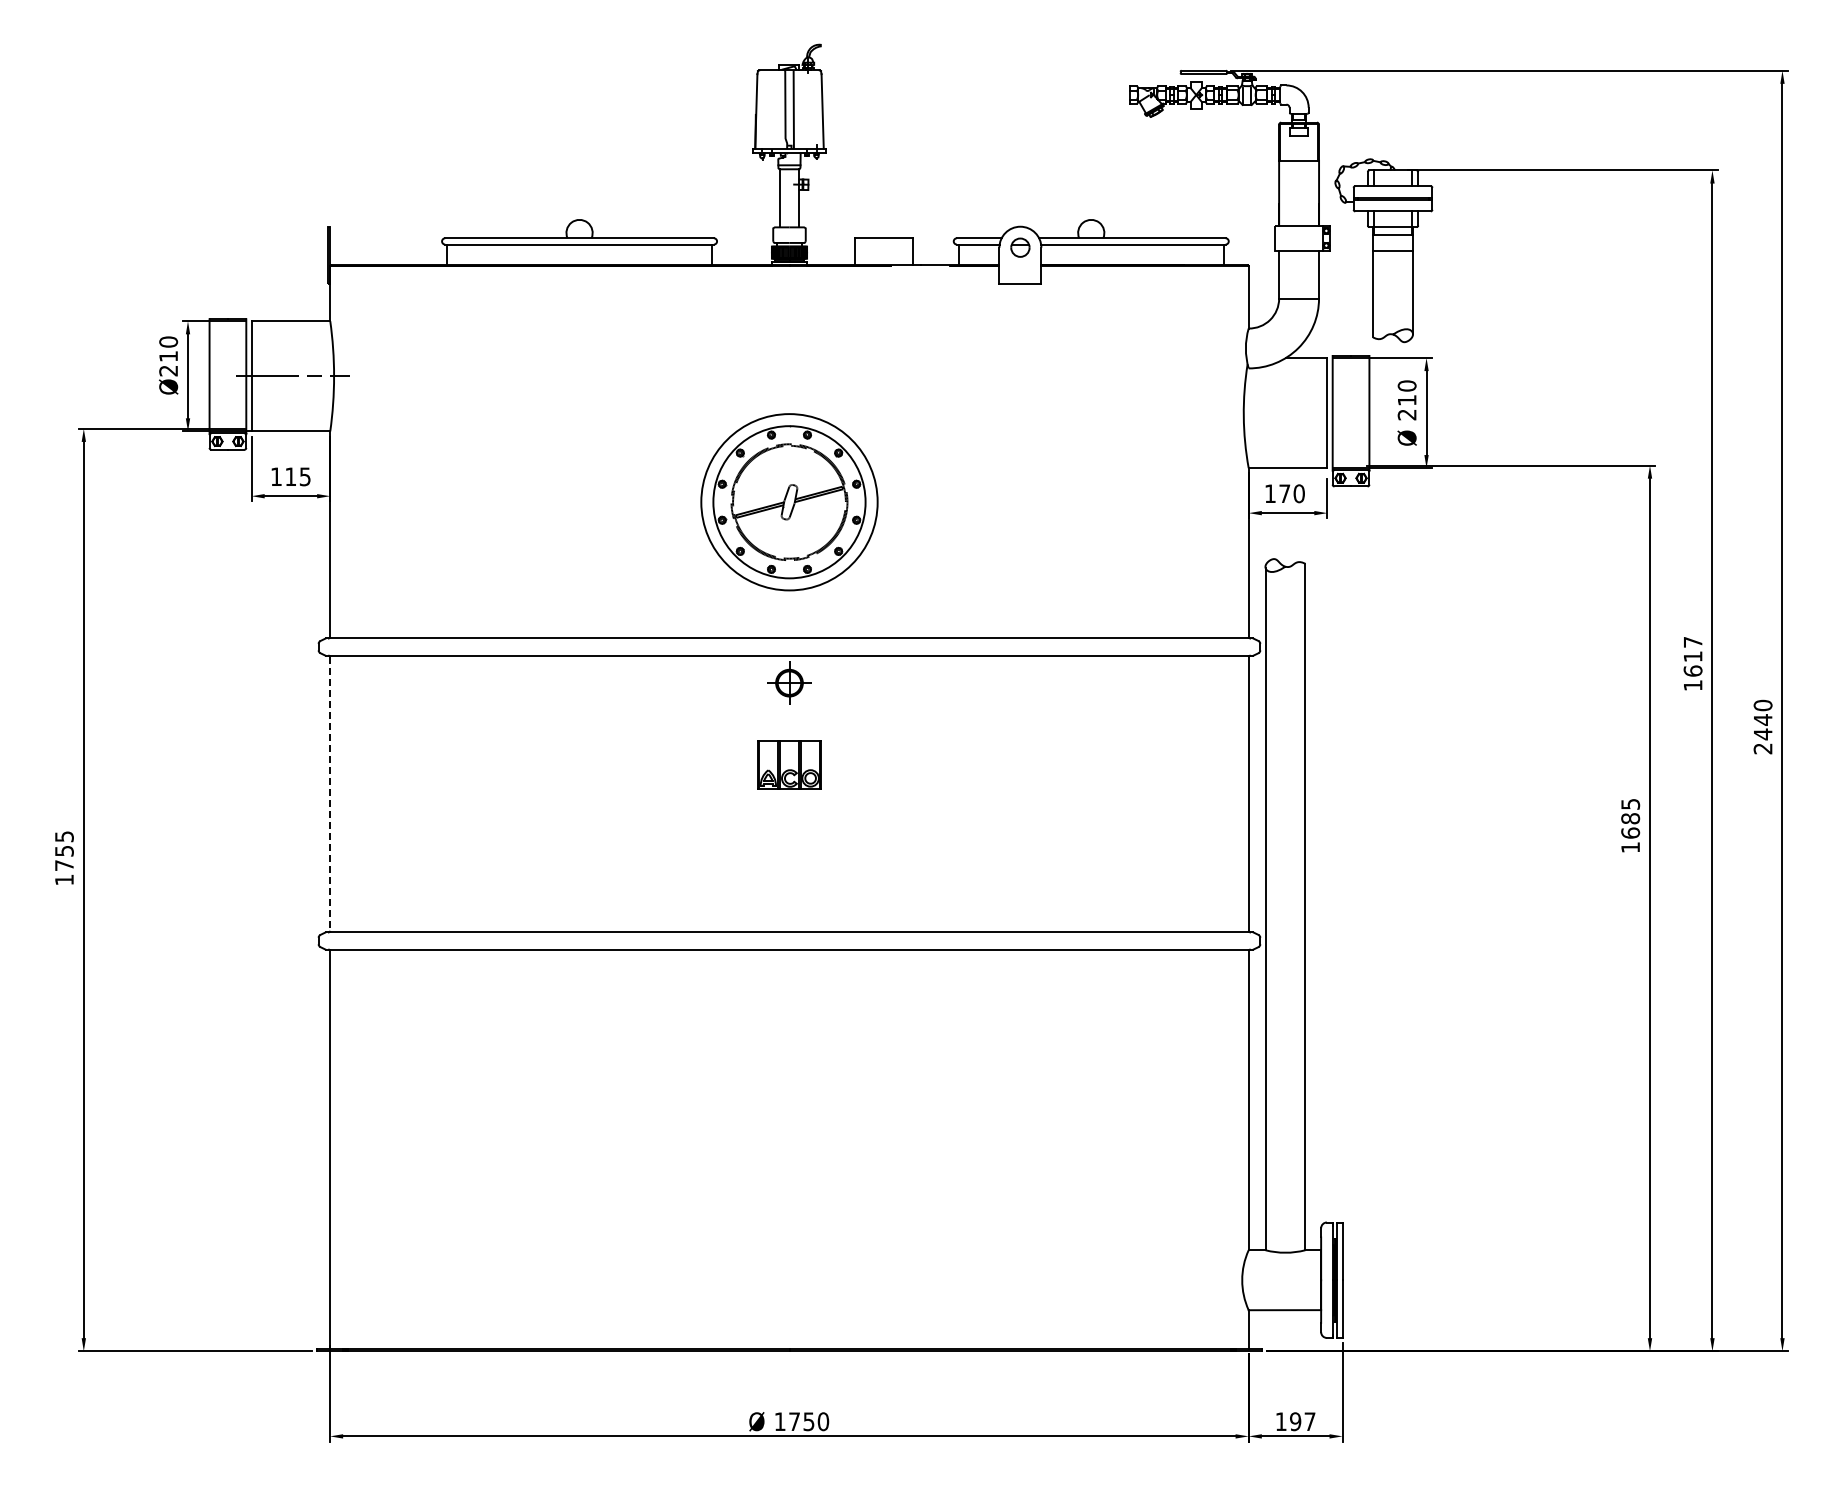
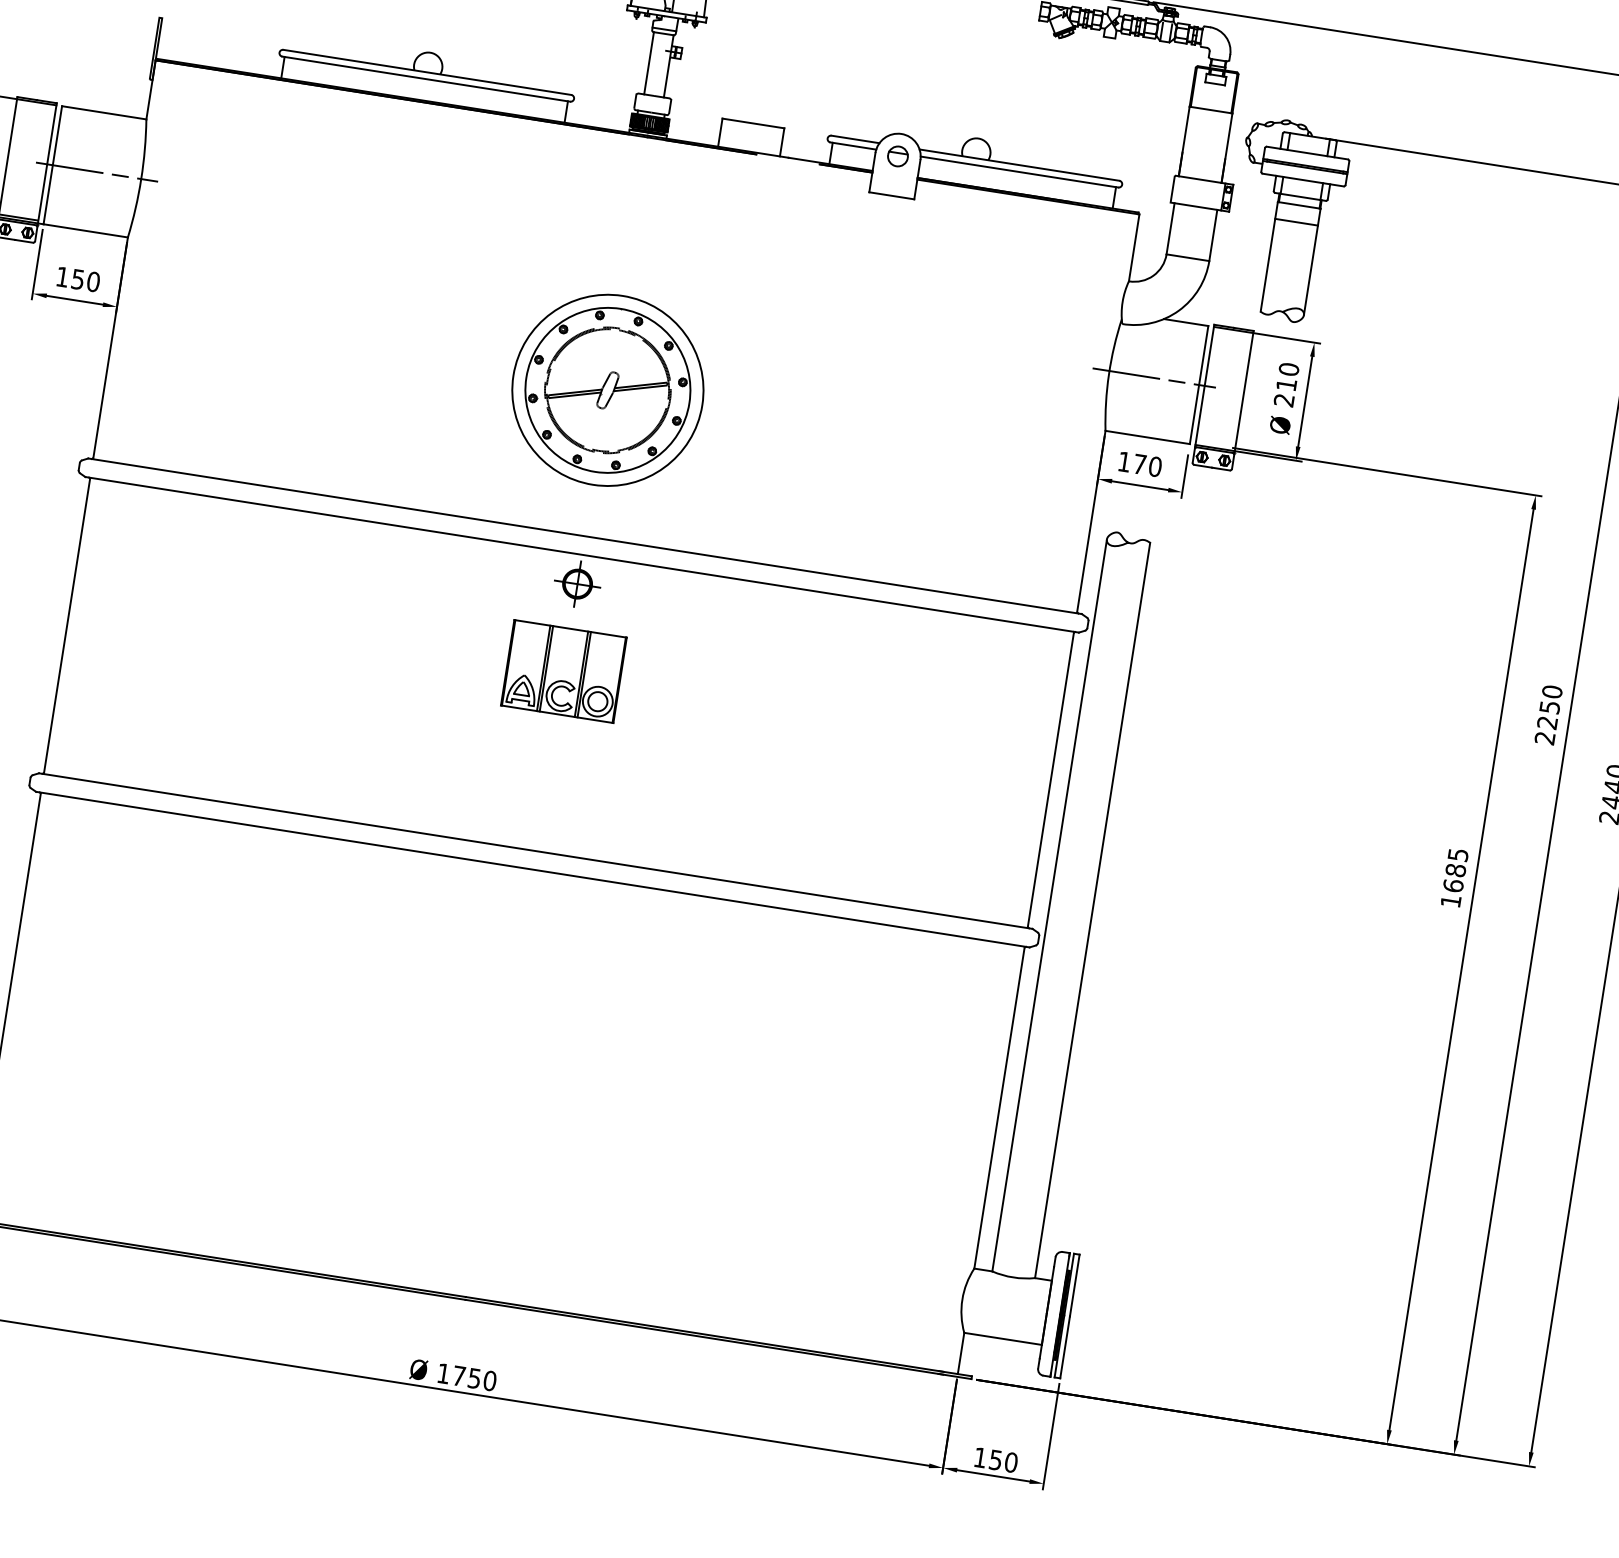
line: (1285, 413) -> (1154, 378), added
text: (297, 476) -> (85, 280), 115 -> 150
text: (1692, 663) -> (1548, 714), 1617 -> 2250
part: (789, 764) -> (563, 671), size x1.67
line: (330, 794) -> (67, 626), dashed -> solid
text: (1302, 1421) -> (1003, 1461), 197 -> 150

